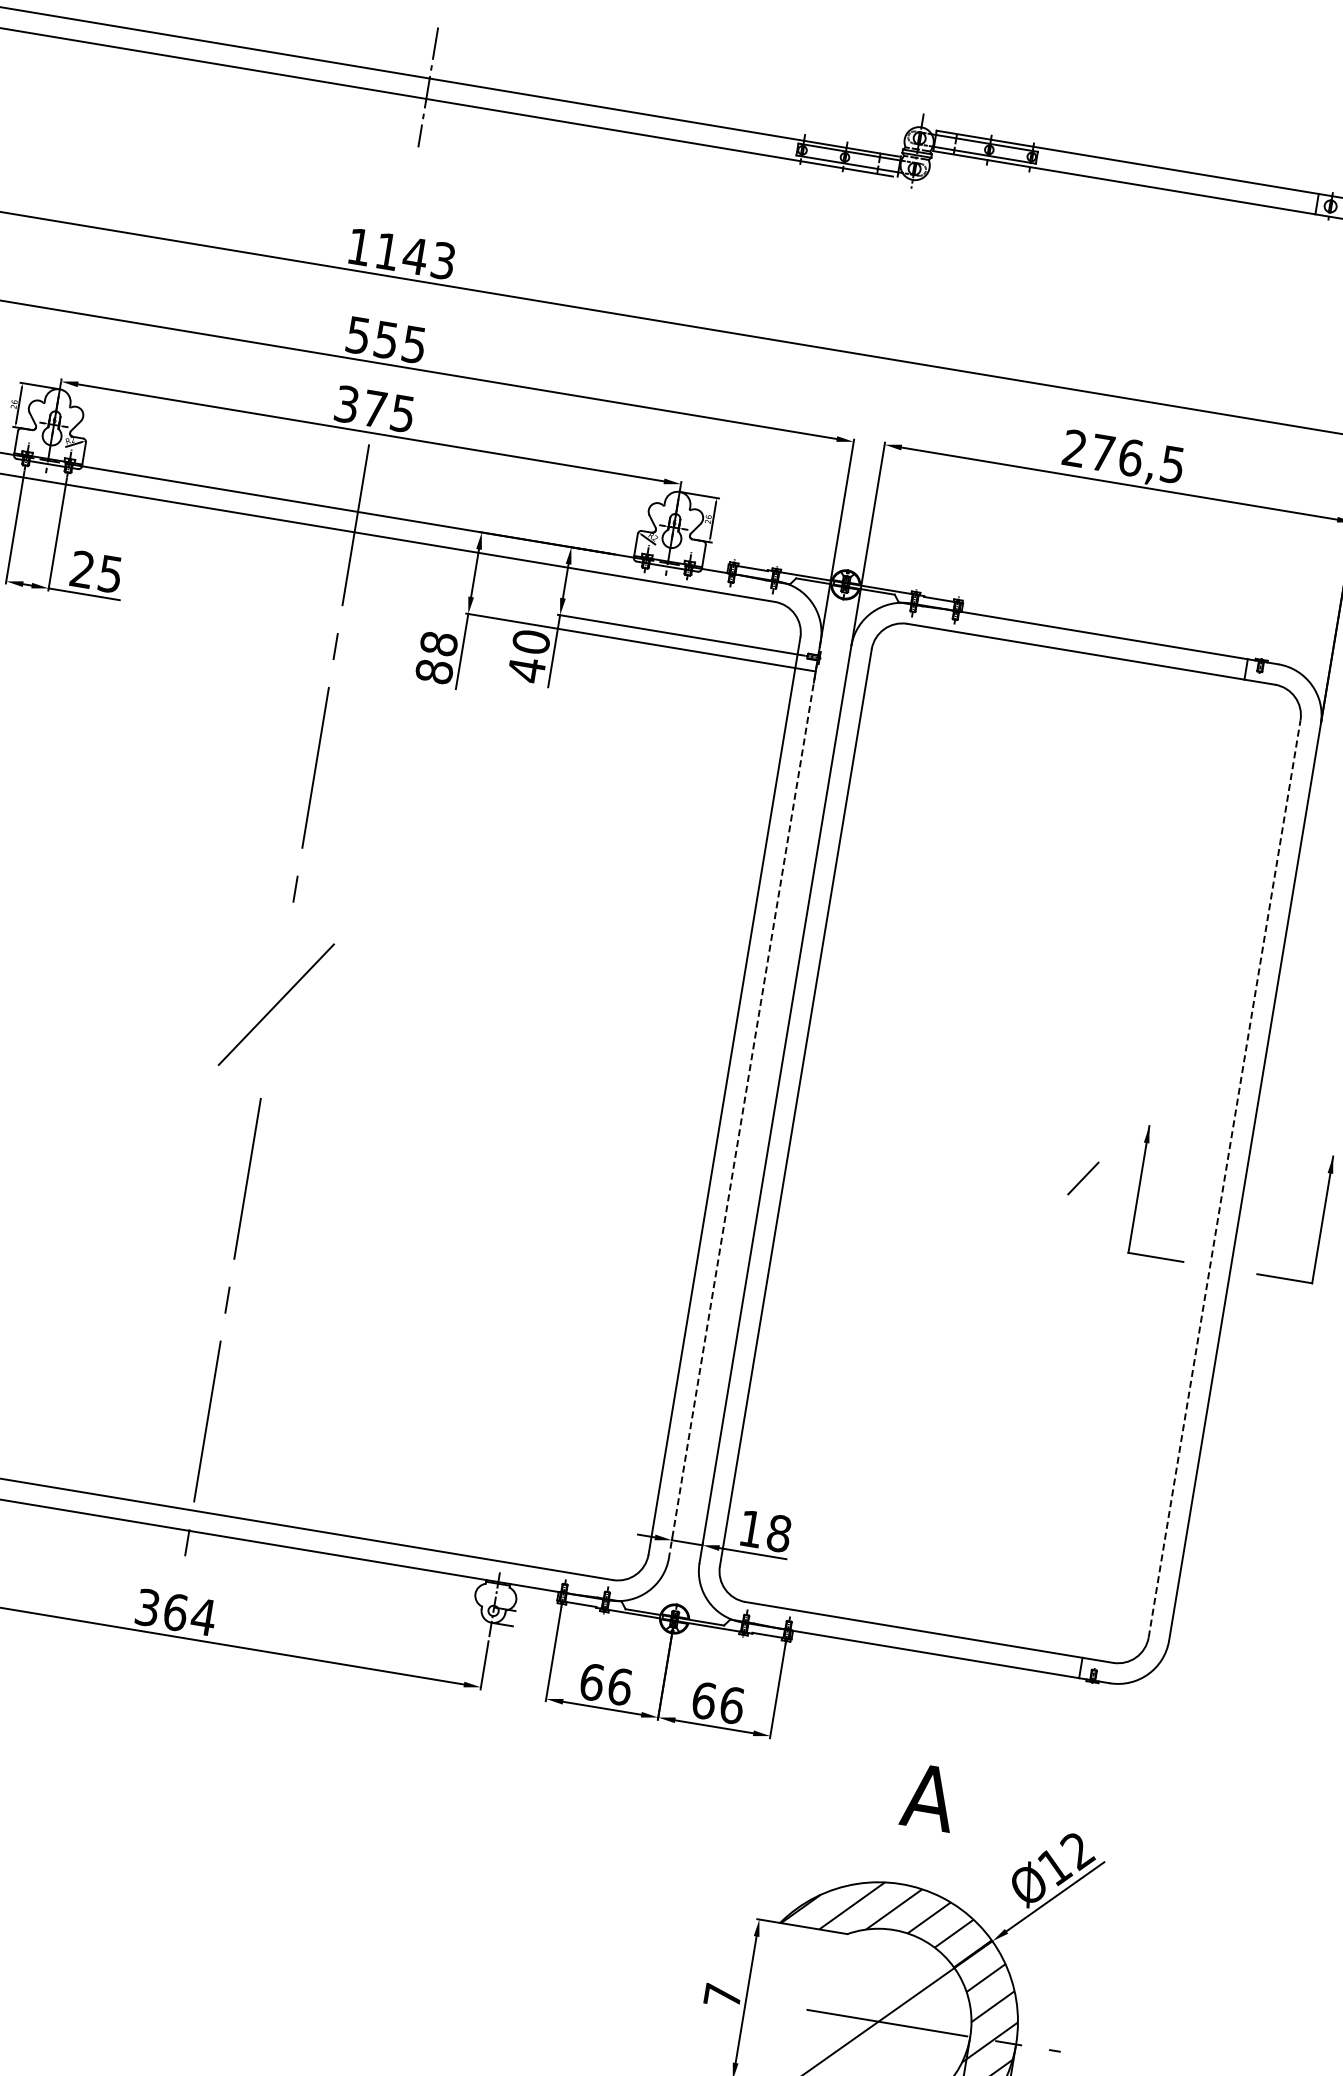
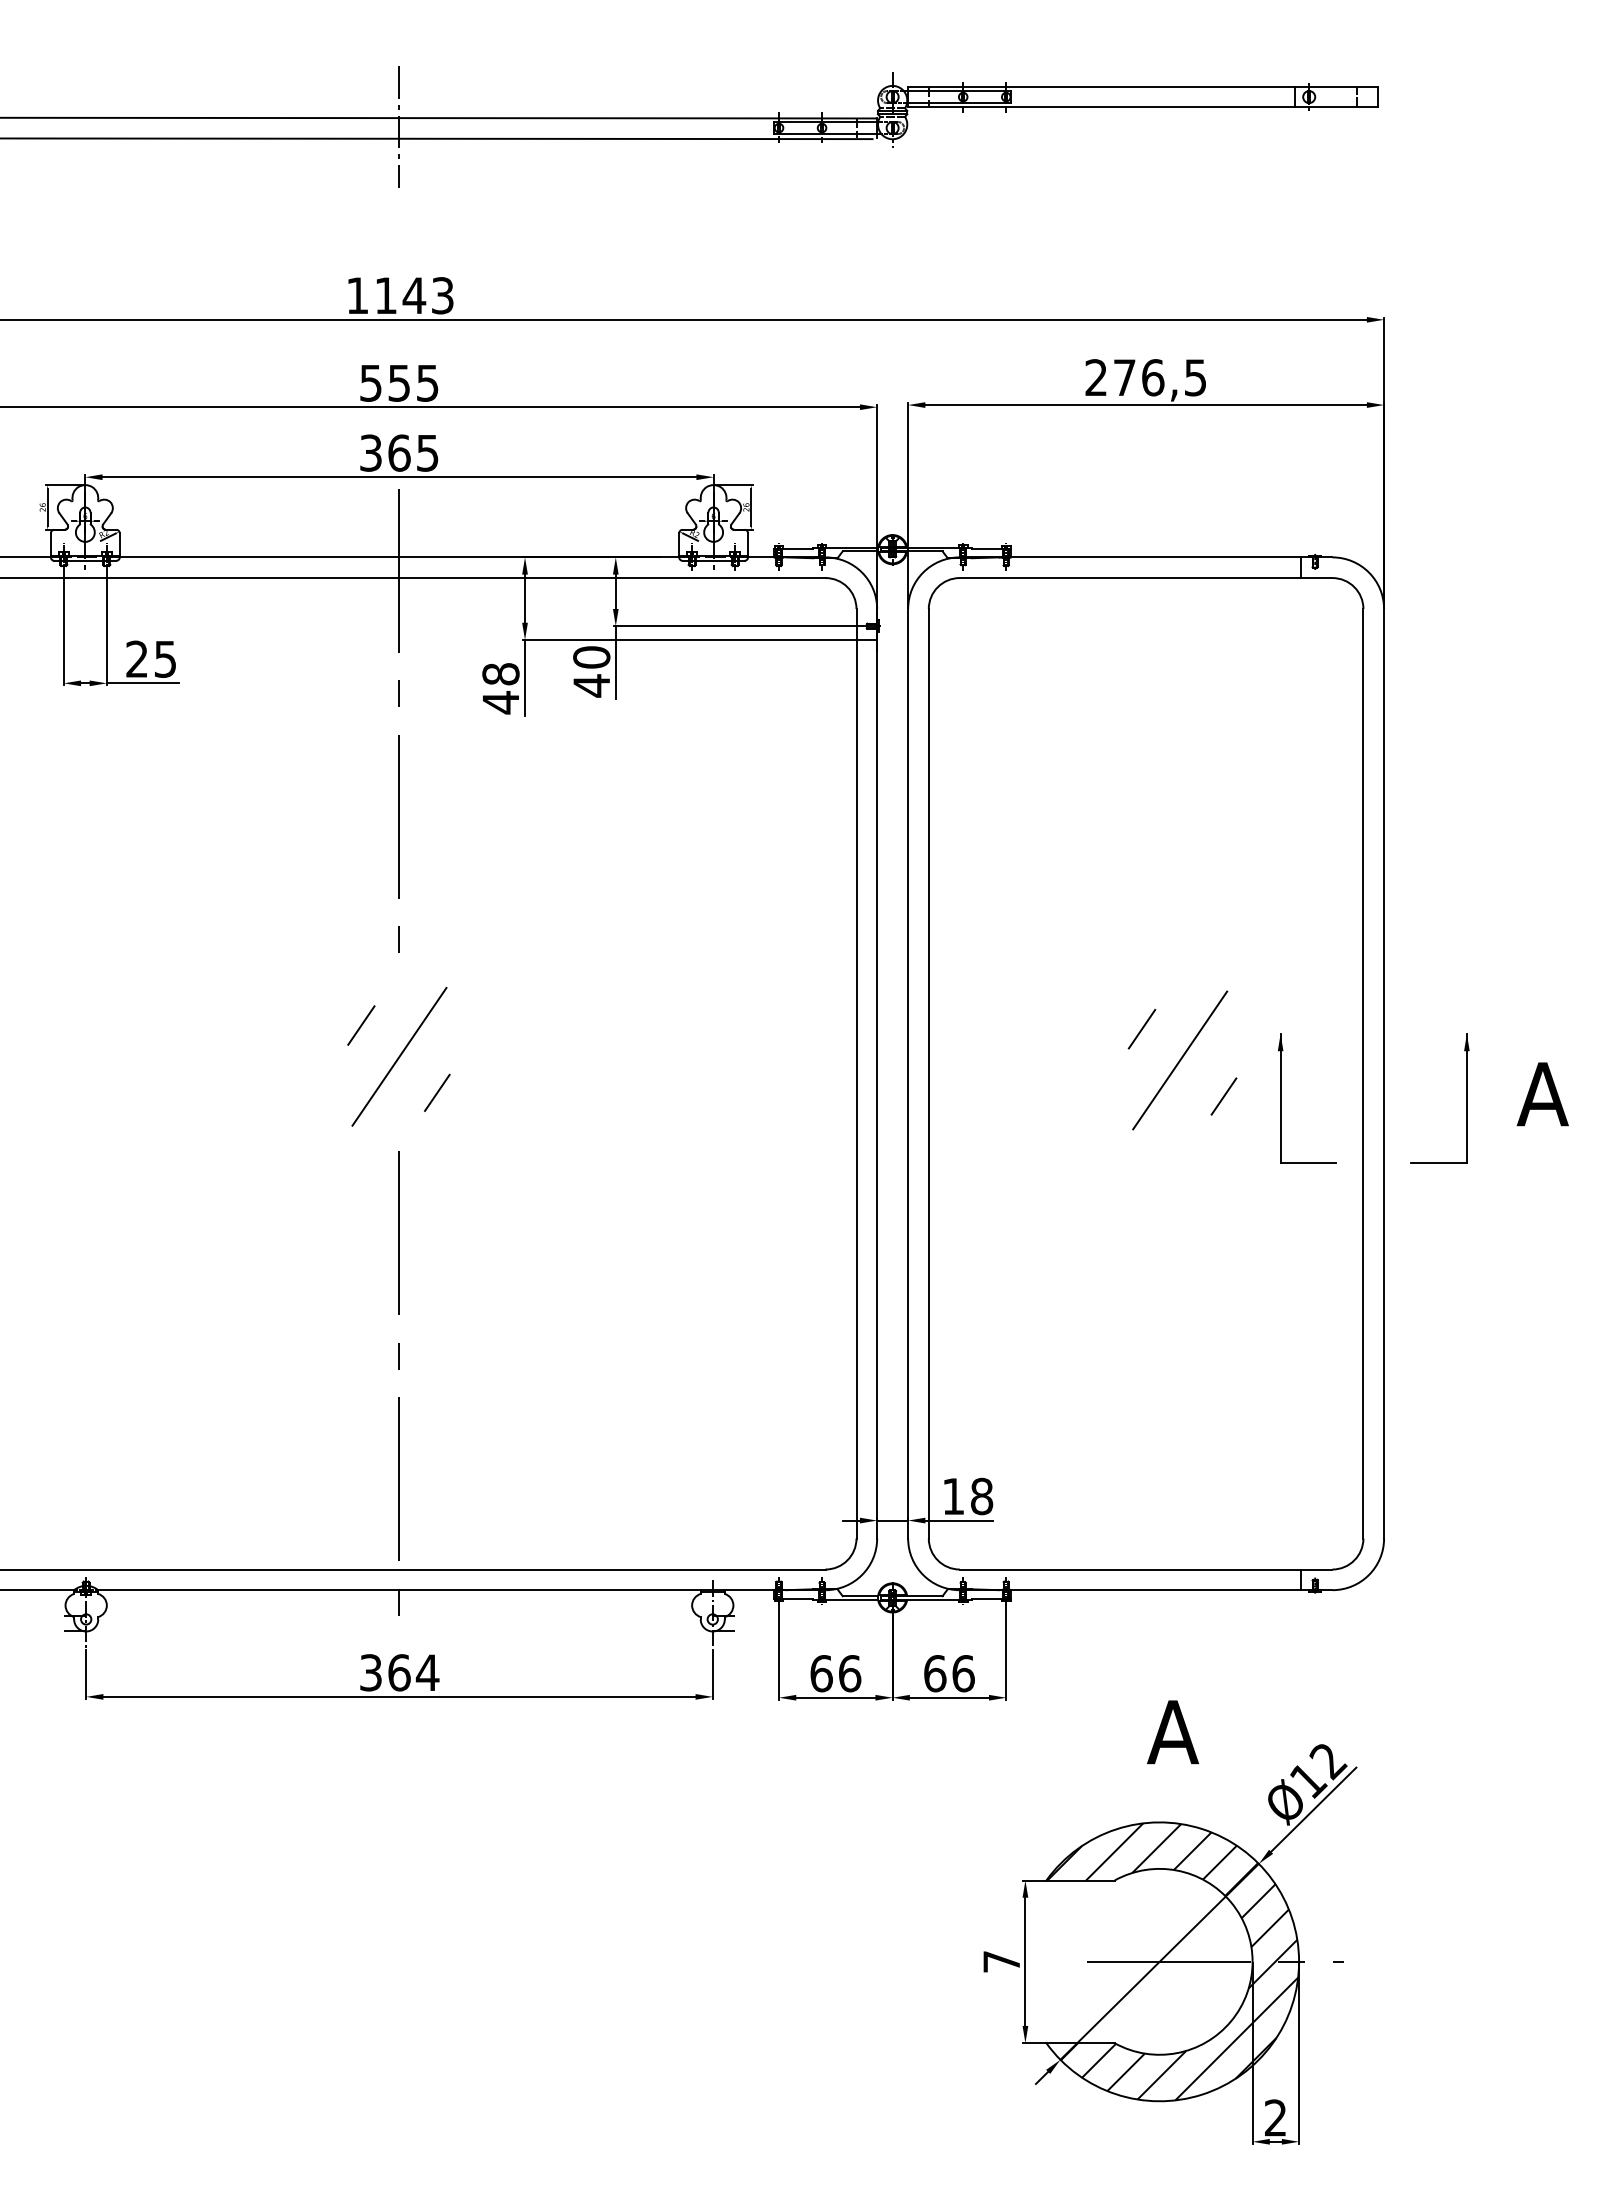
text: (375, 408) -> (399, 452), 375 -> 365
text: (433, 671) -> (500, 702), 88 -> 48
line: (244, 967) -> (361, 1025), added
line: (308, 1046) -> (437, 1092), added
line: (1013, 1097) -> (1141, 1028), added
line: (745, 1099) -> (877, 1073), dashed -> solid
line: (1046, 1135) -> (1180, 1060), added
line: (1224, 1178) -> (1363, 1073), dashed -> solid

